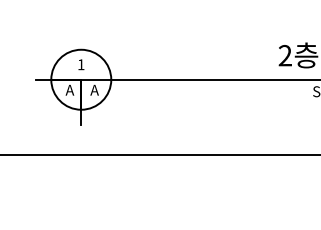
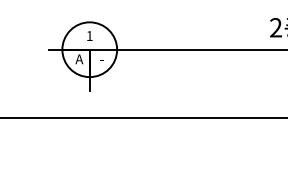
text: (94, 89) -> (101, 58), A -> -

